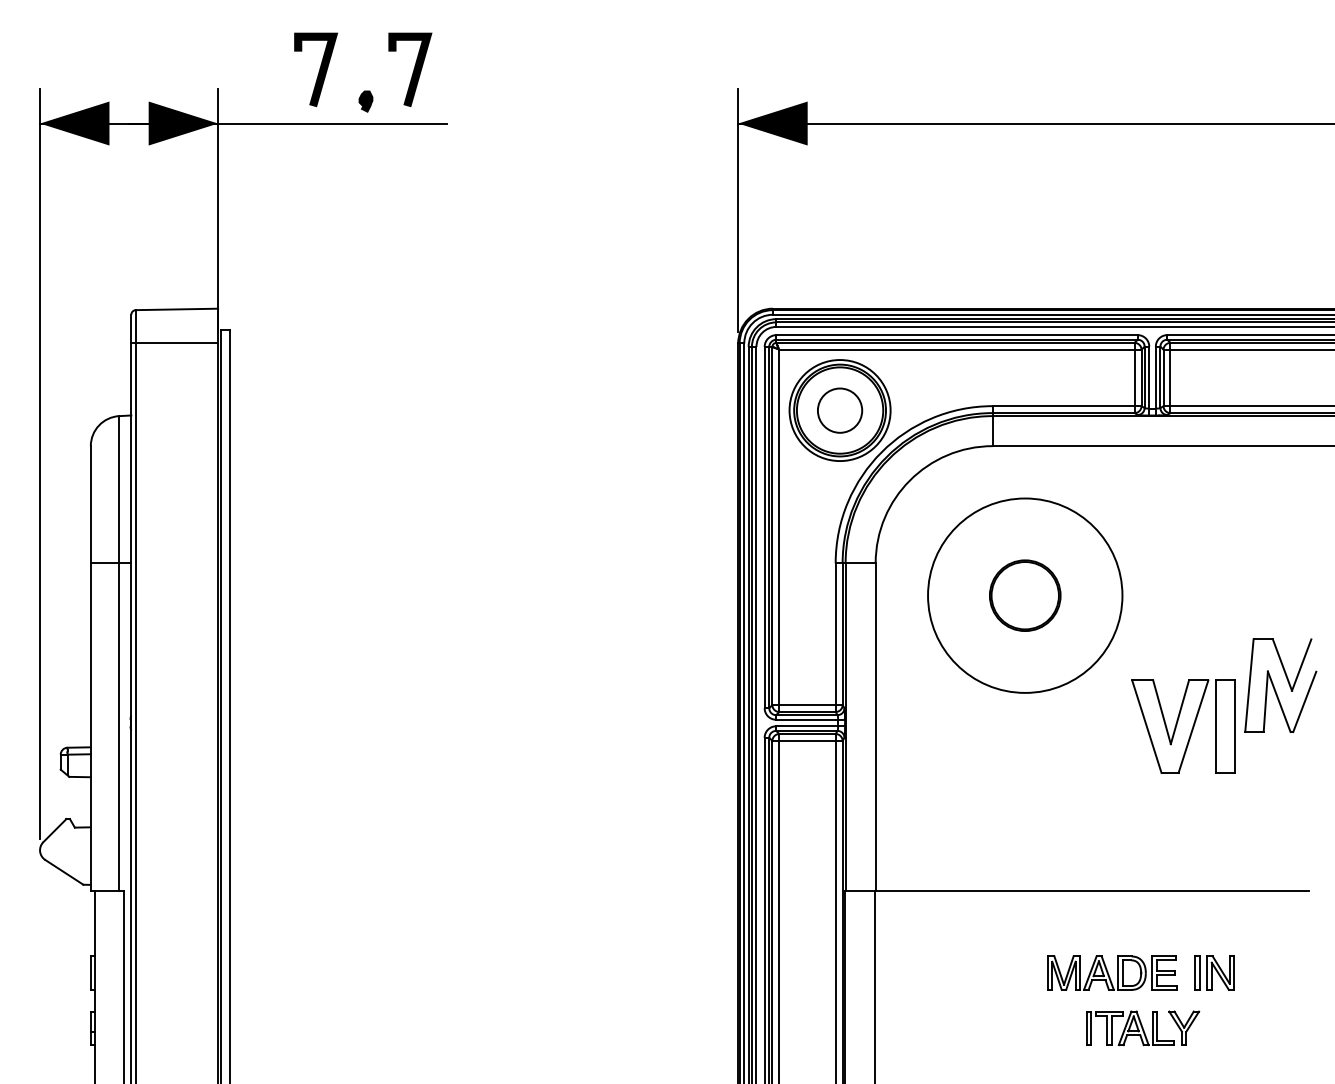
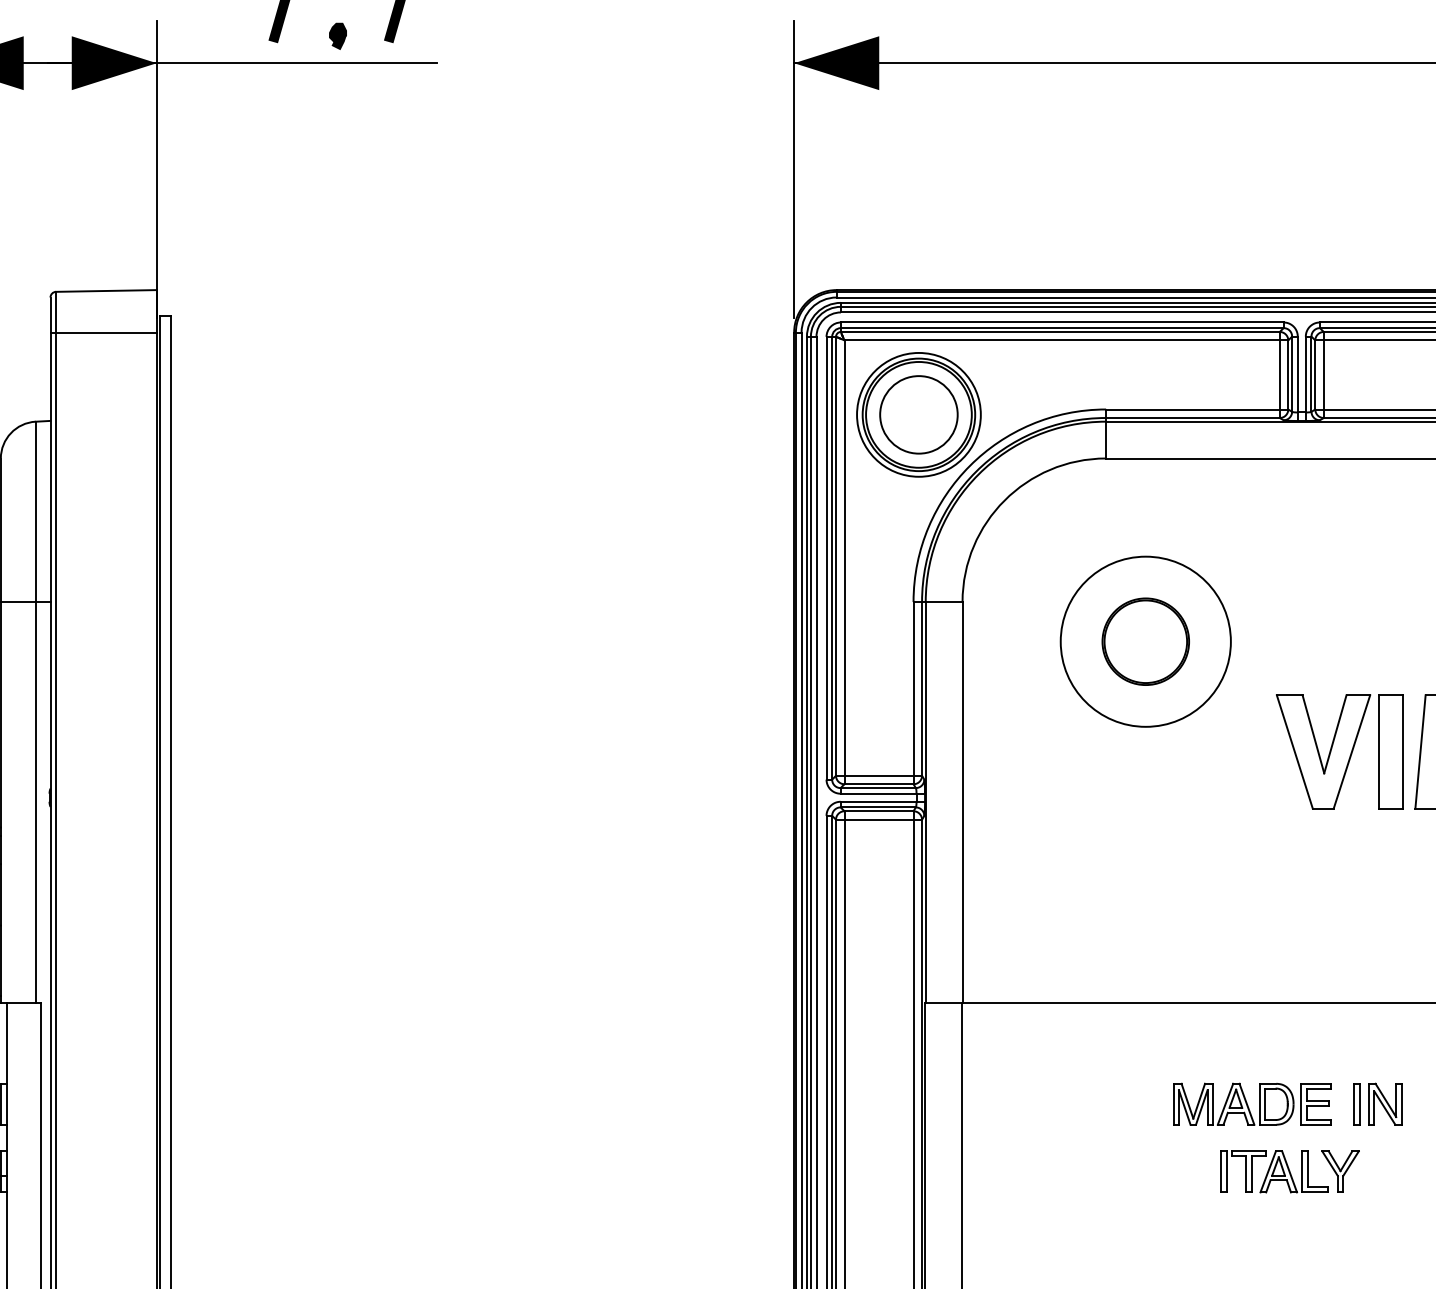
circle: (839, 410) -> (918, 414), size x1.43
circle: (1024, 595) -> (1144, 641), size x0.71
part: (1183, 726) -> (1339, 751), moved

